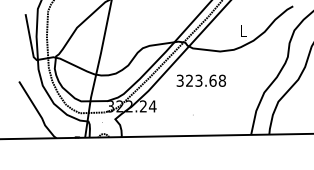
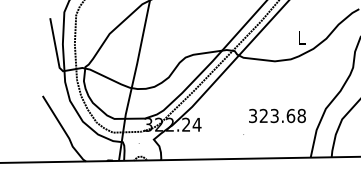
text: (200, 80) -> (276, 115), moved

